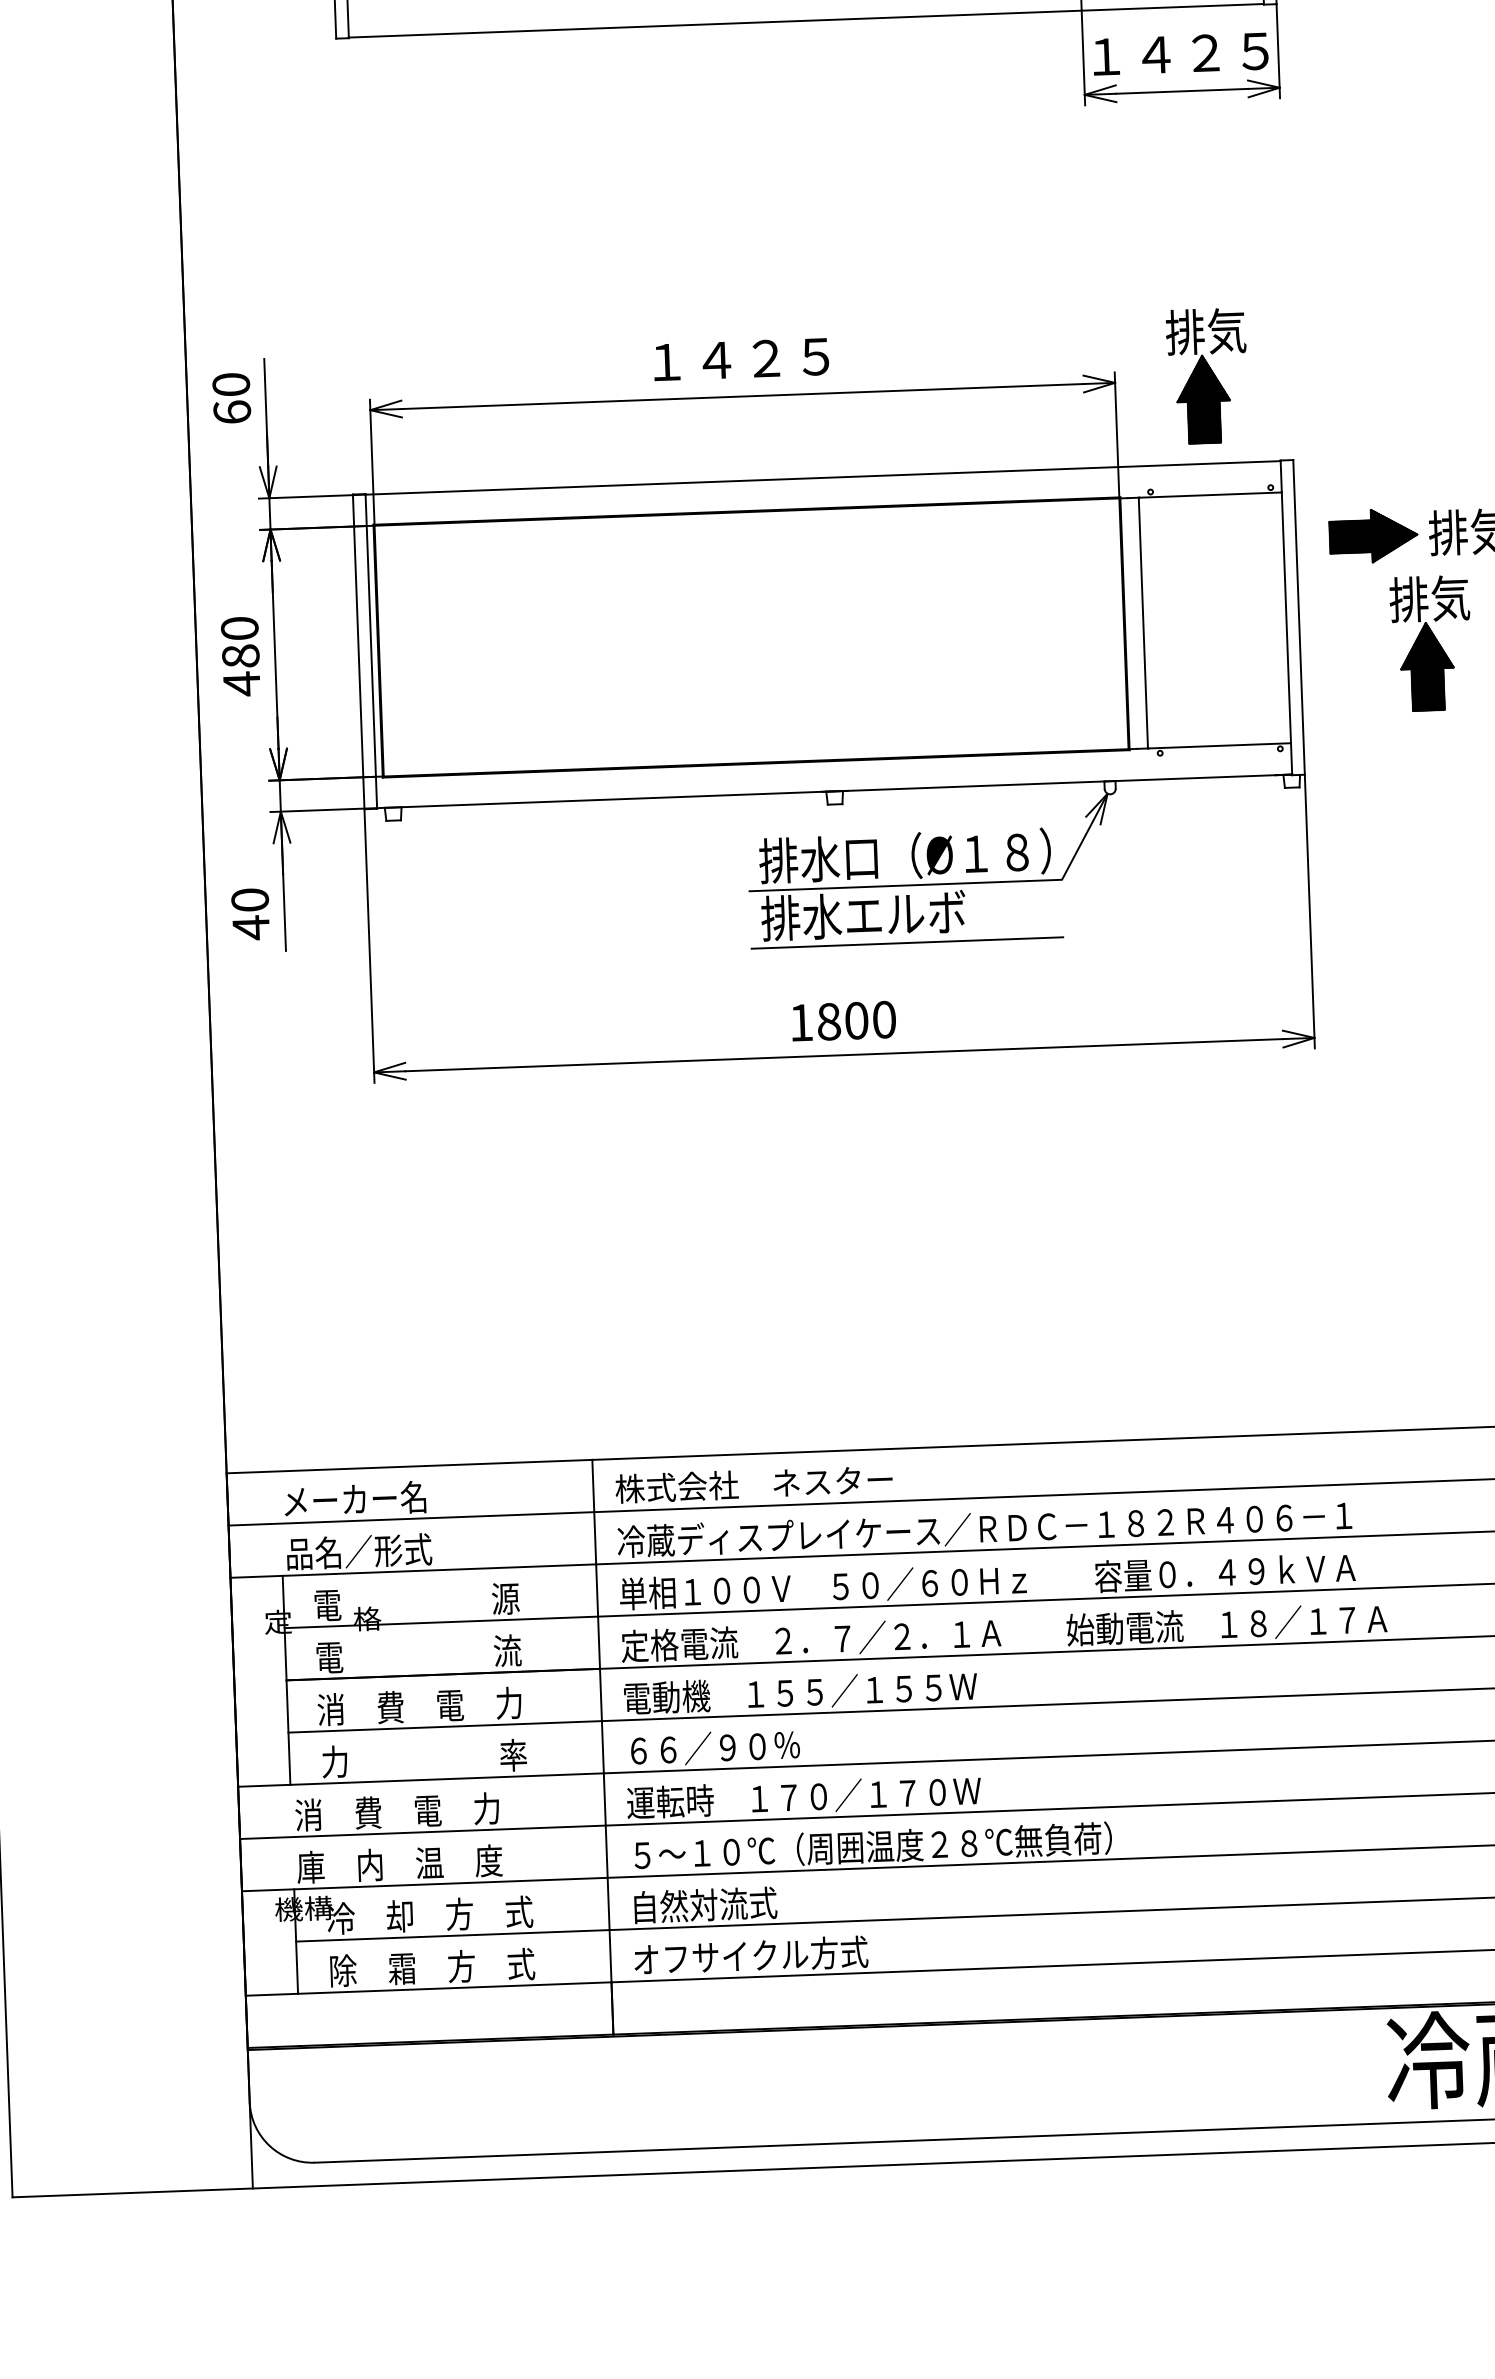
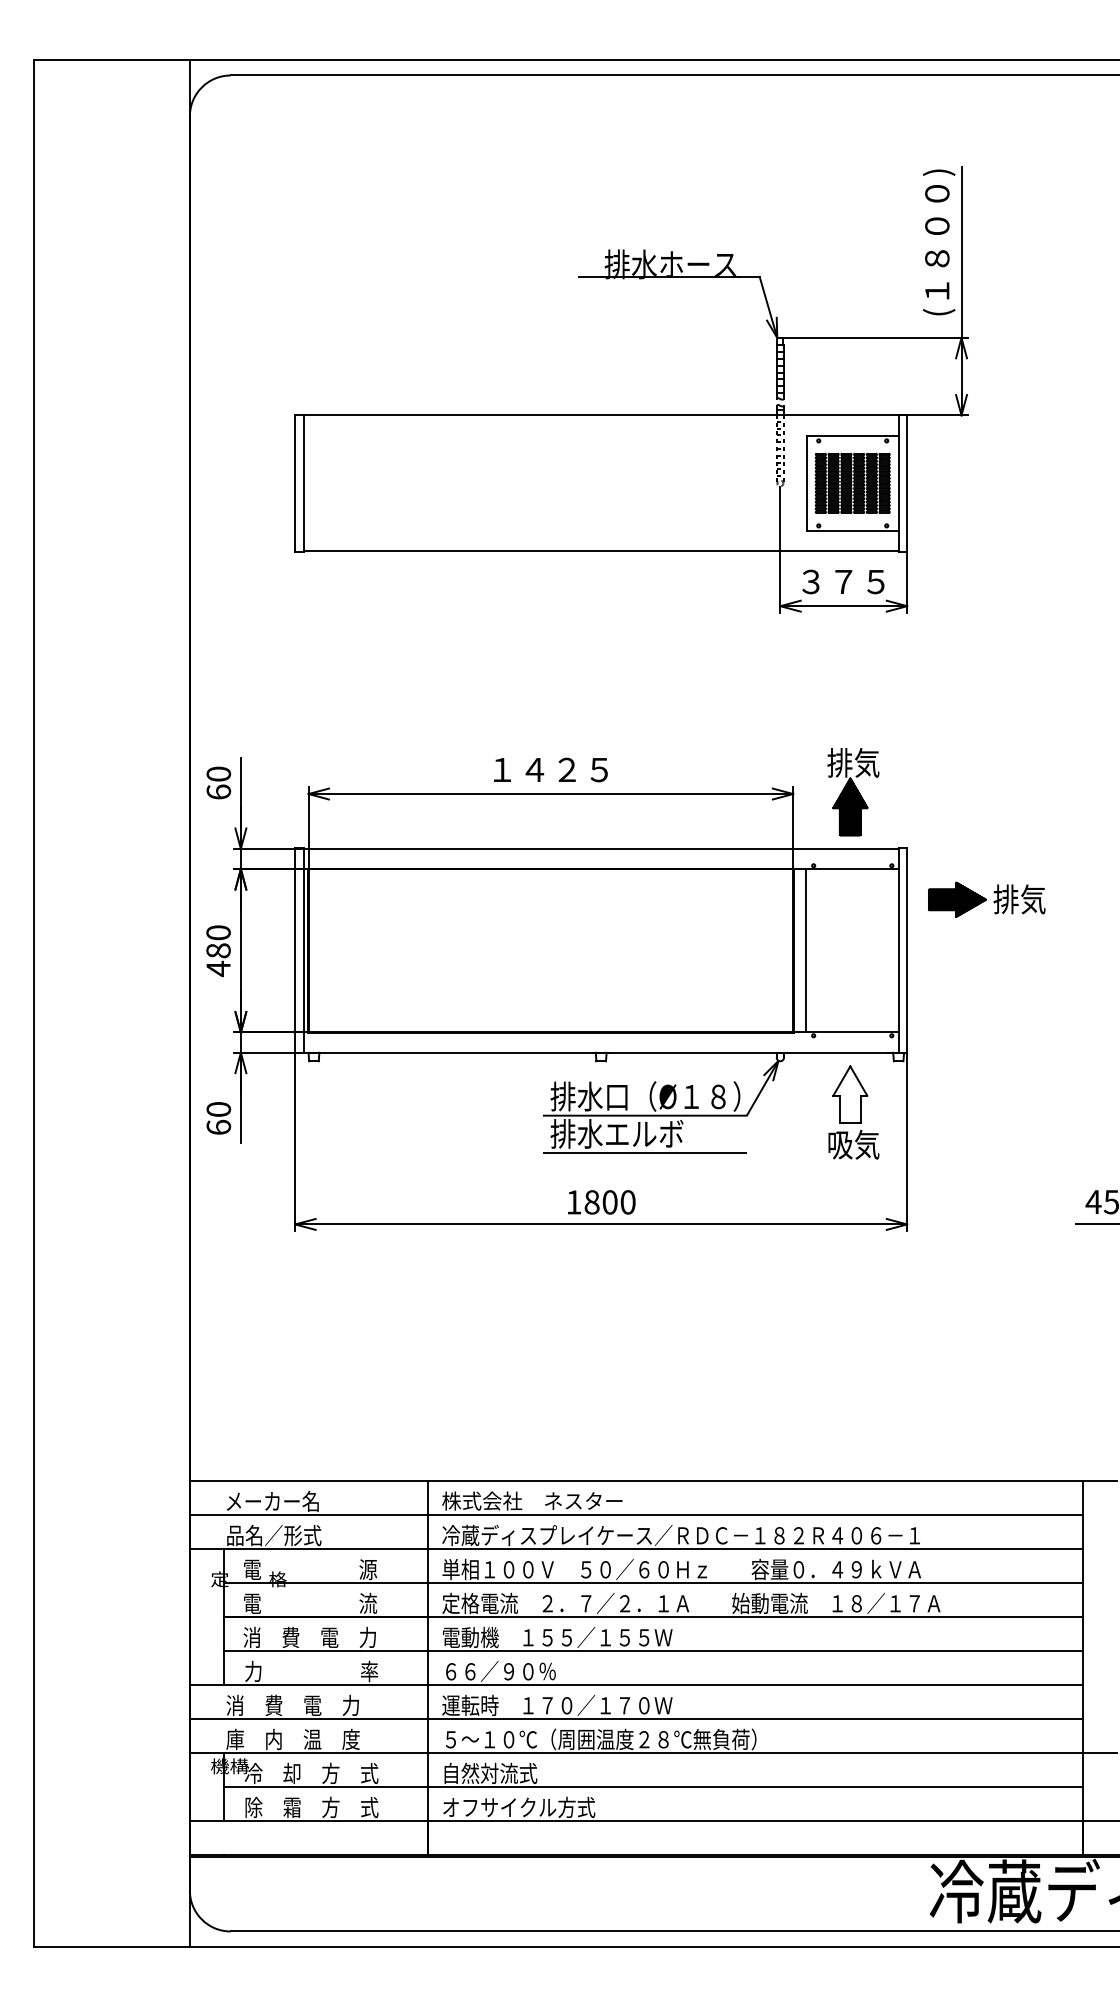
text: (1180, 53) -> (843, 581), １４２５ -> ３７５
part: (1431, 644) -> (992, 971), removed
part: (1225, 868) -> (853, 1112), added
text: (250, 927) -> (218, 1127), 40 -> 60

